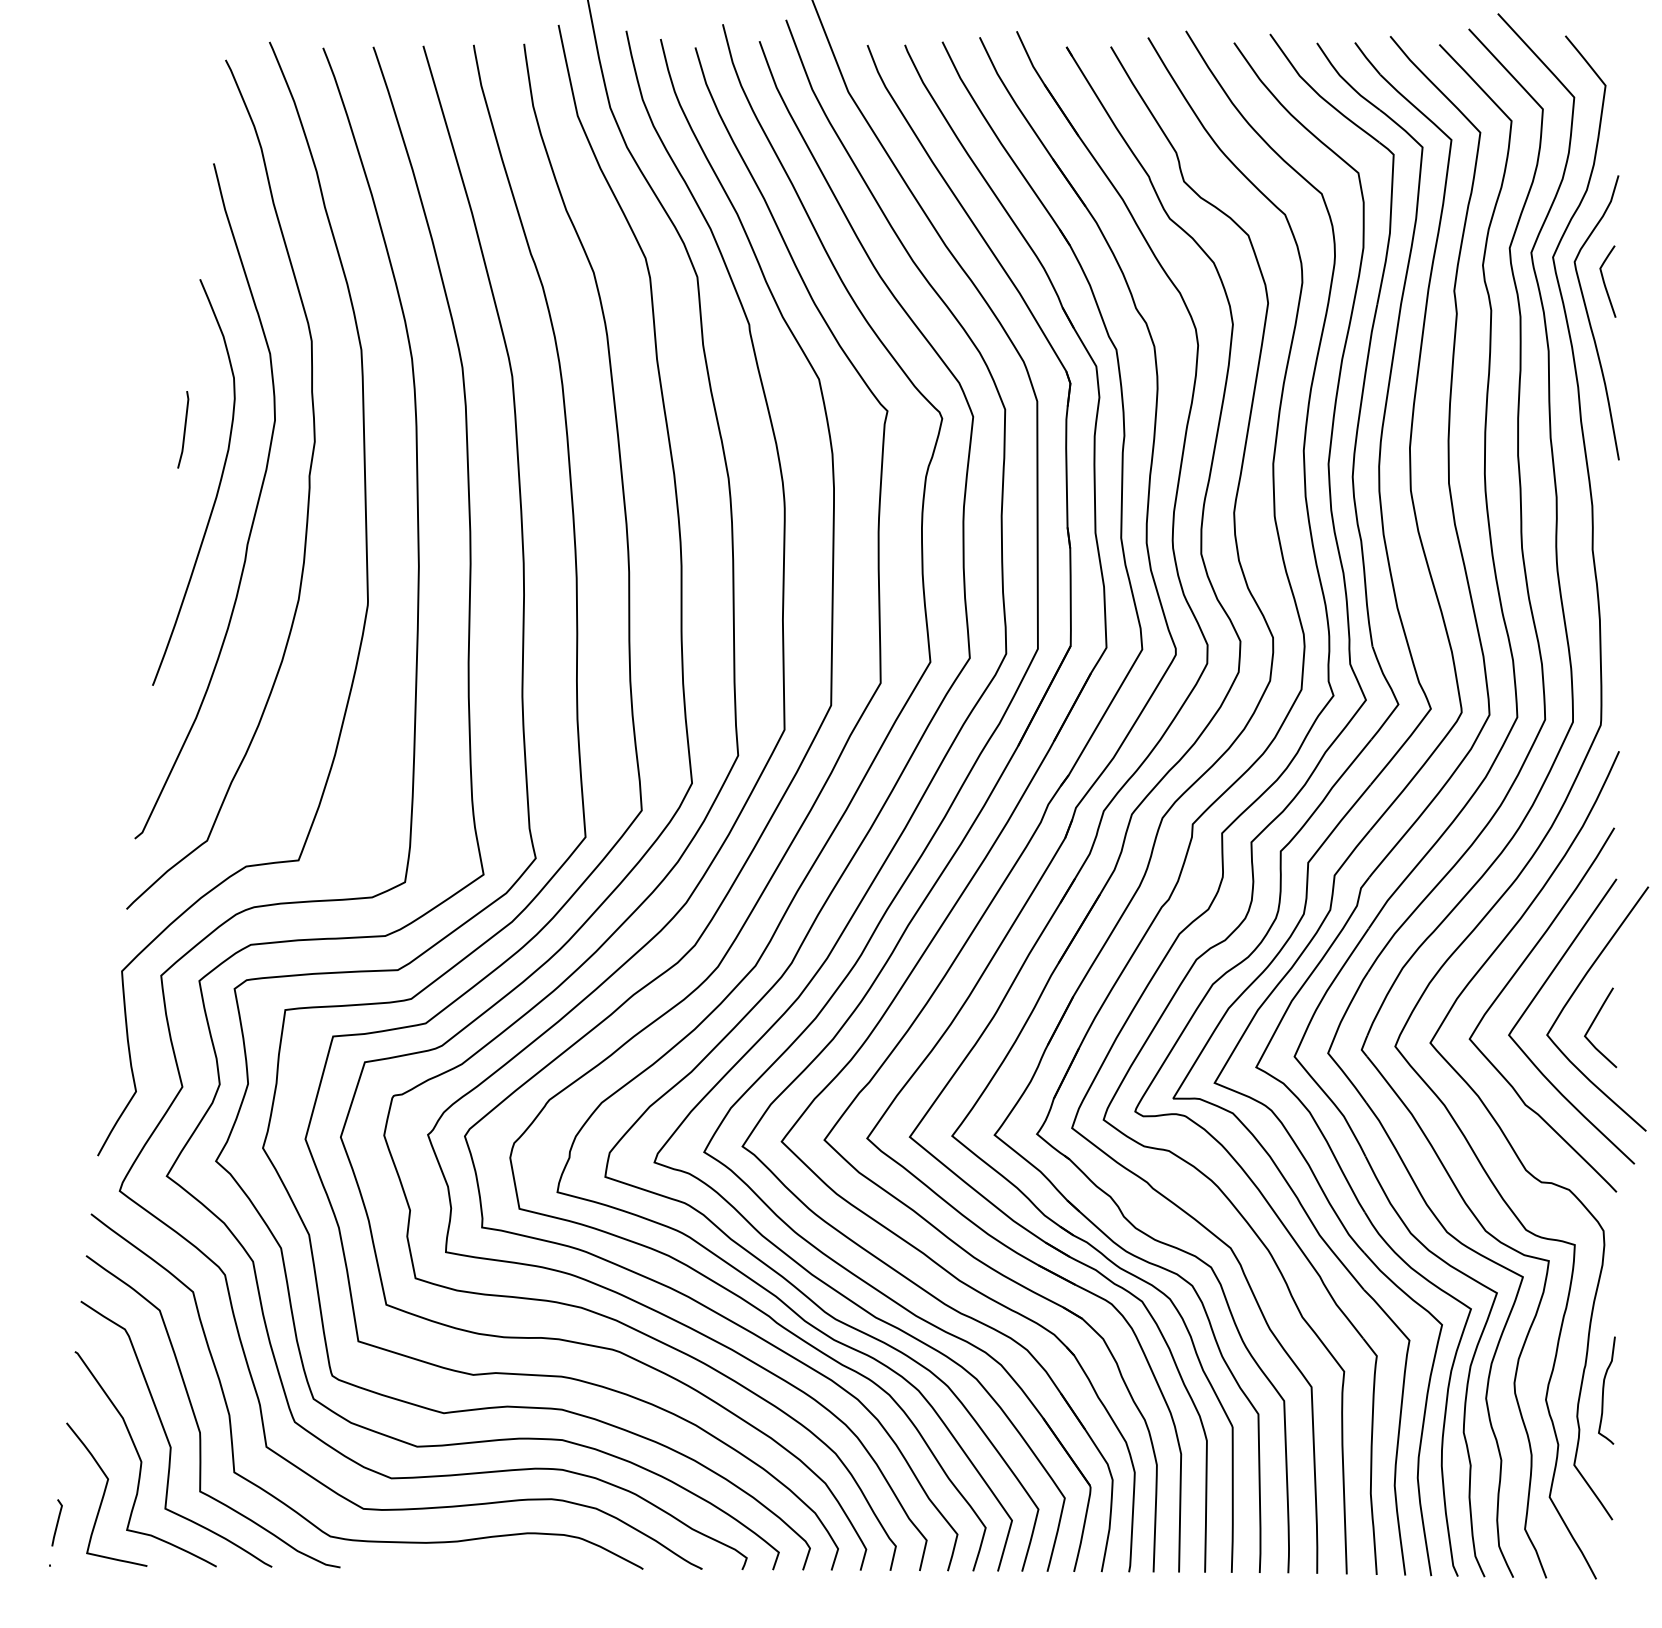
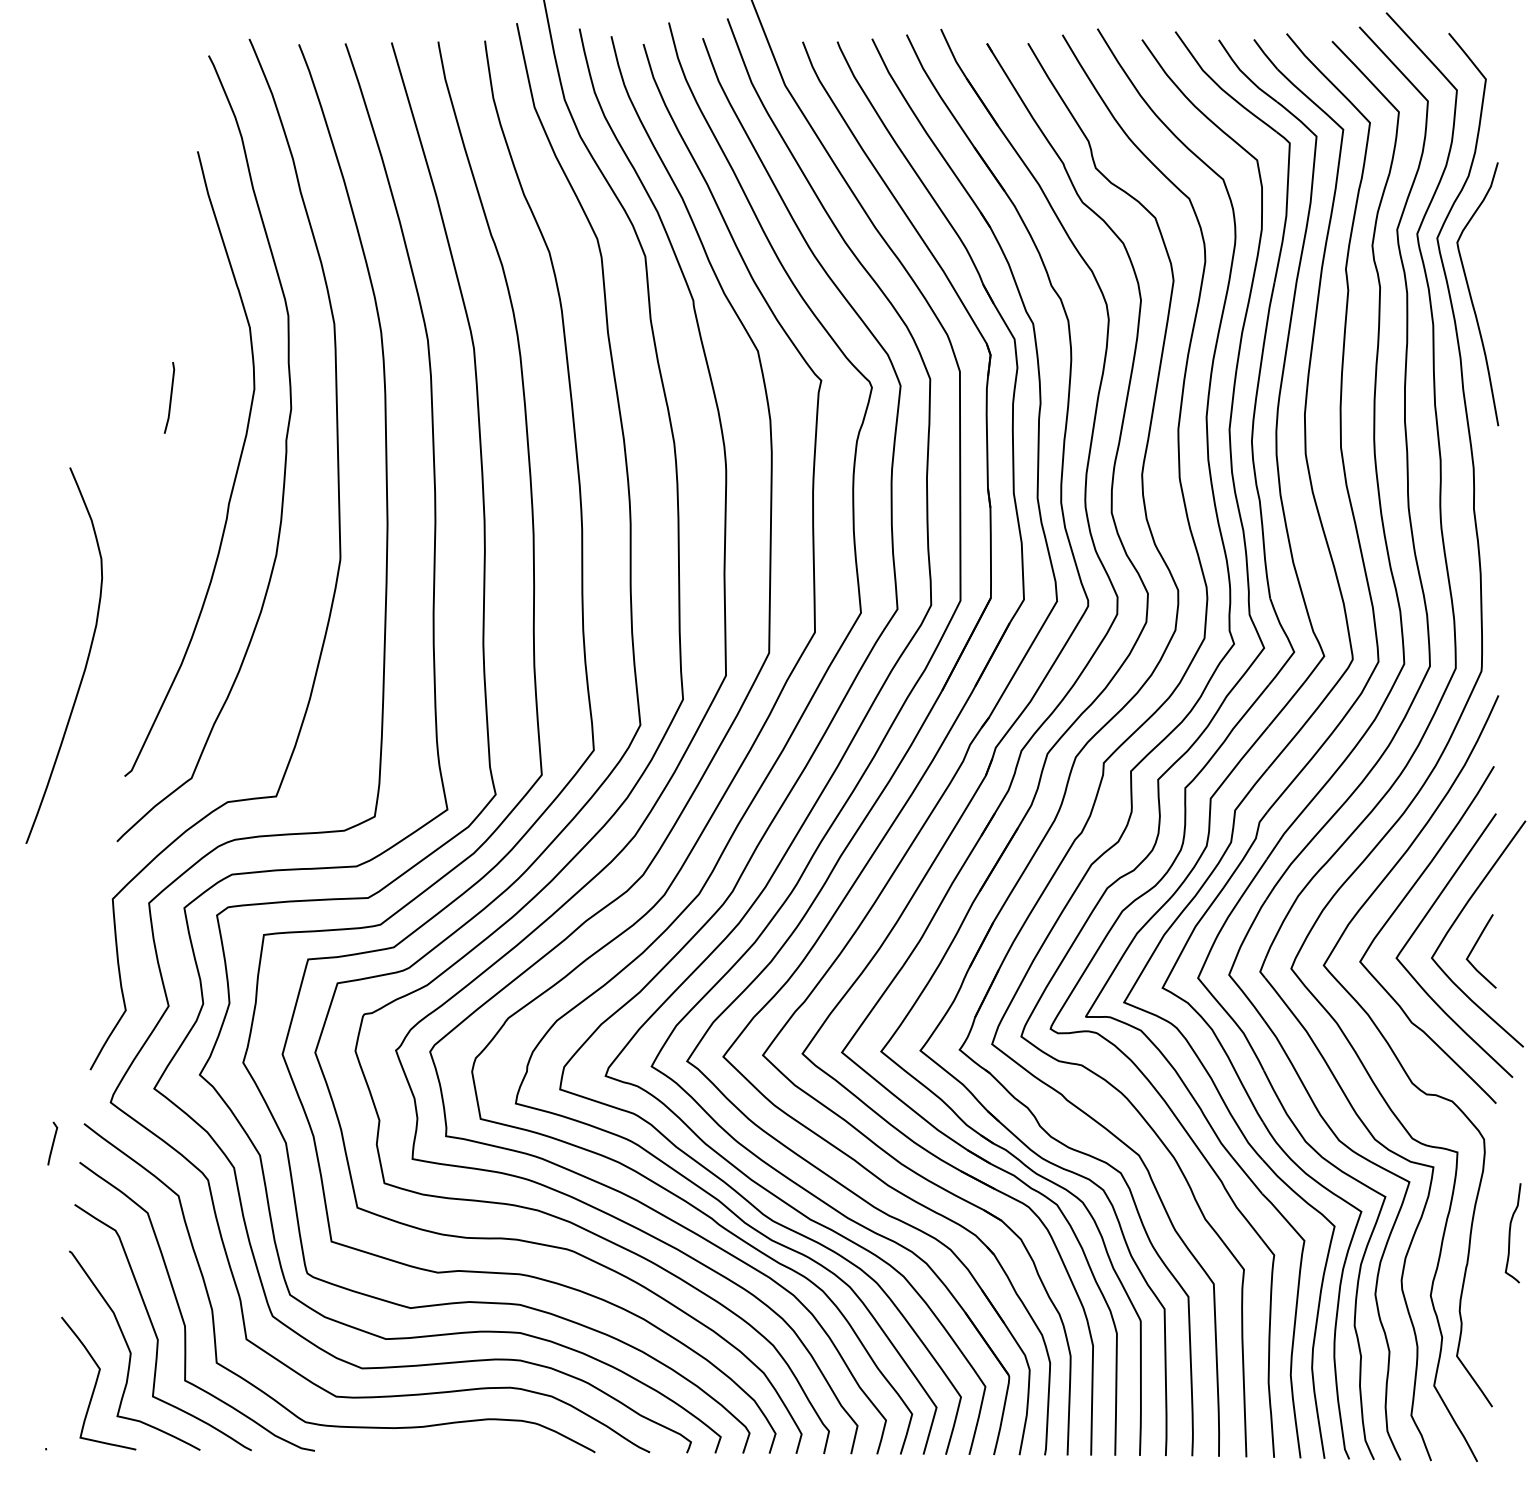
curve: (1605, 281) -> (1485, 260), removed
curve: (217, 486) -> (86, 659), moved
curve: (1604, 1390) -> (1510, 1233), moved
curve: (56, 1522) -> (52, 1143), moved

